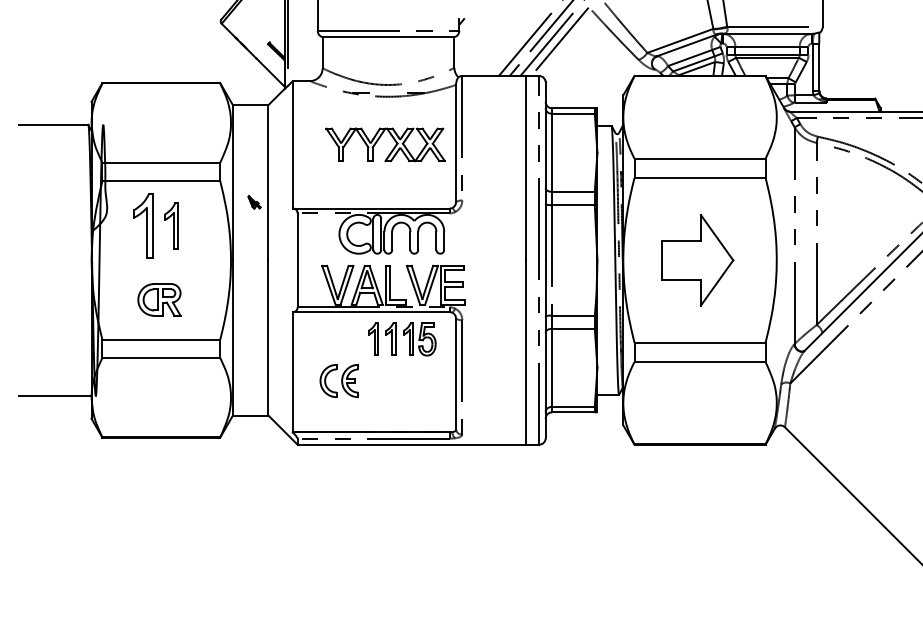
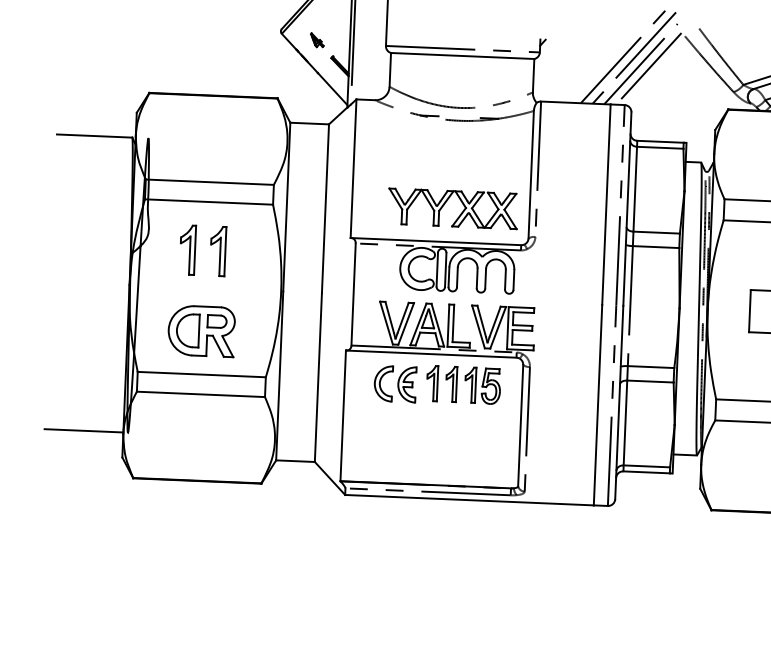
part: (379, 139) -> (446, 202), moved
part: (254, 202) -> (317, 40), moved
part: (143, 225) -> (187, 249), size x0.71
part: (159, 299) -> (201, 330), size x1.43
part: (338, 381) -> (394, 384), moved

